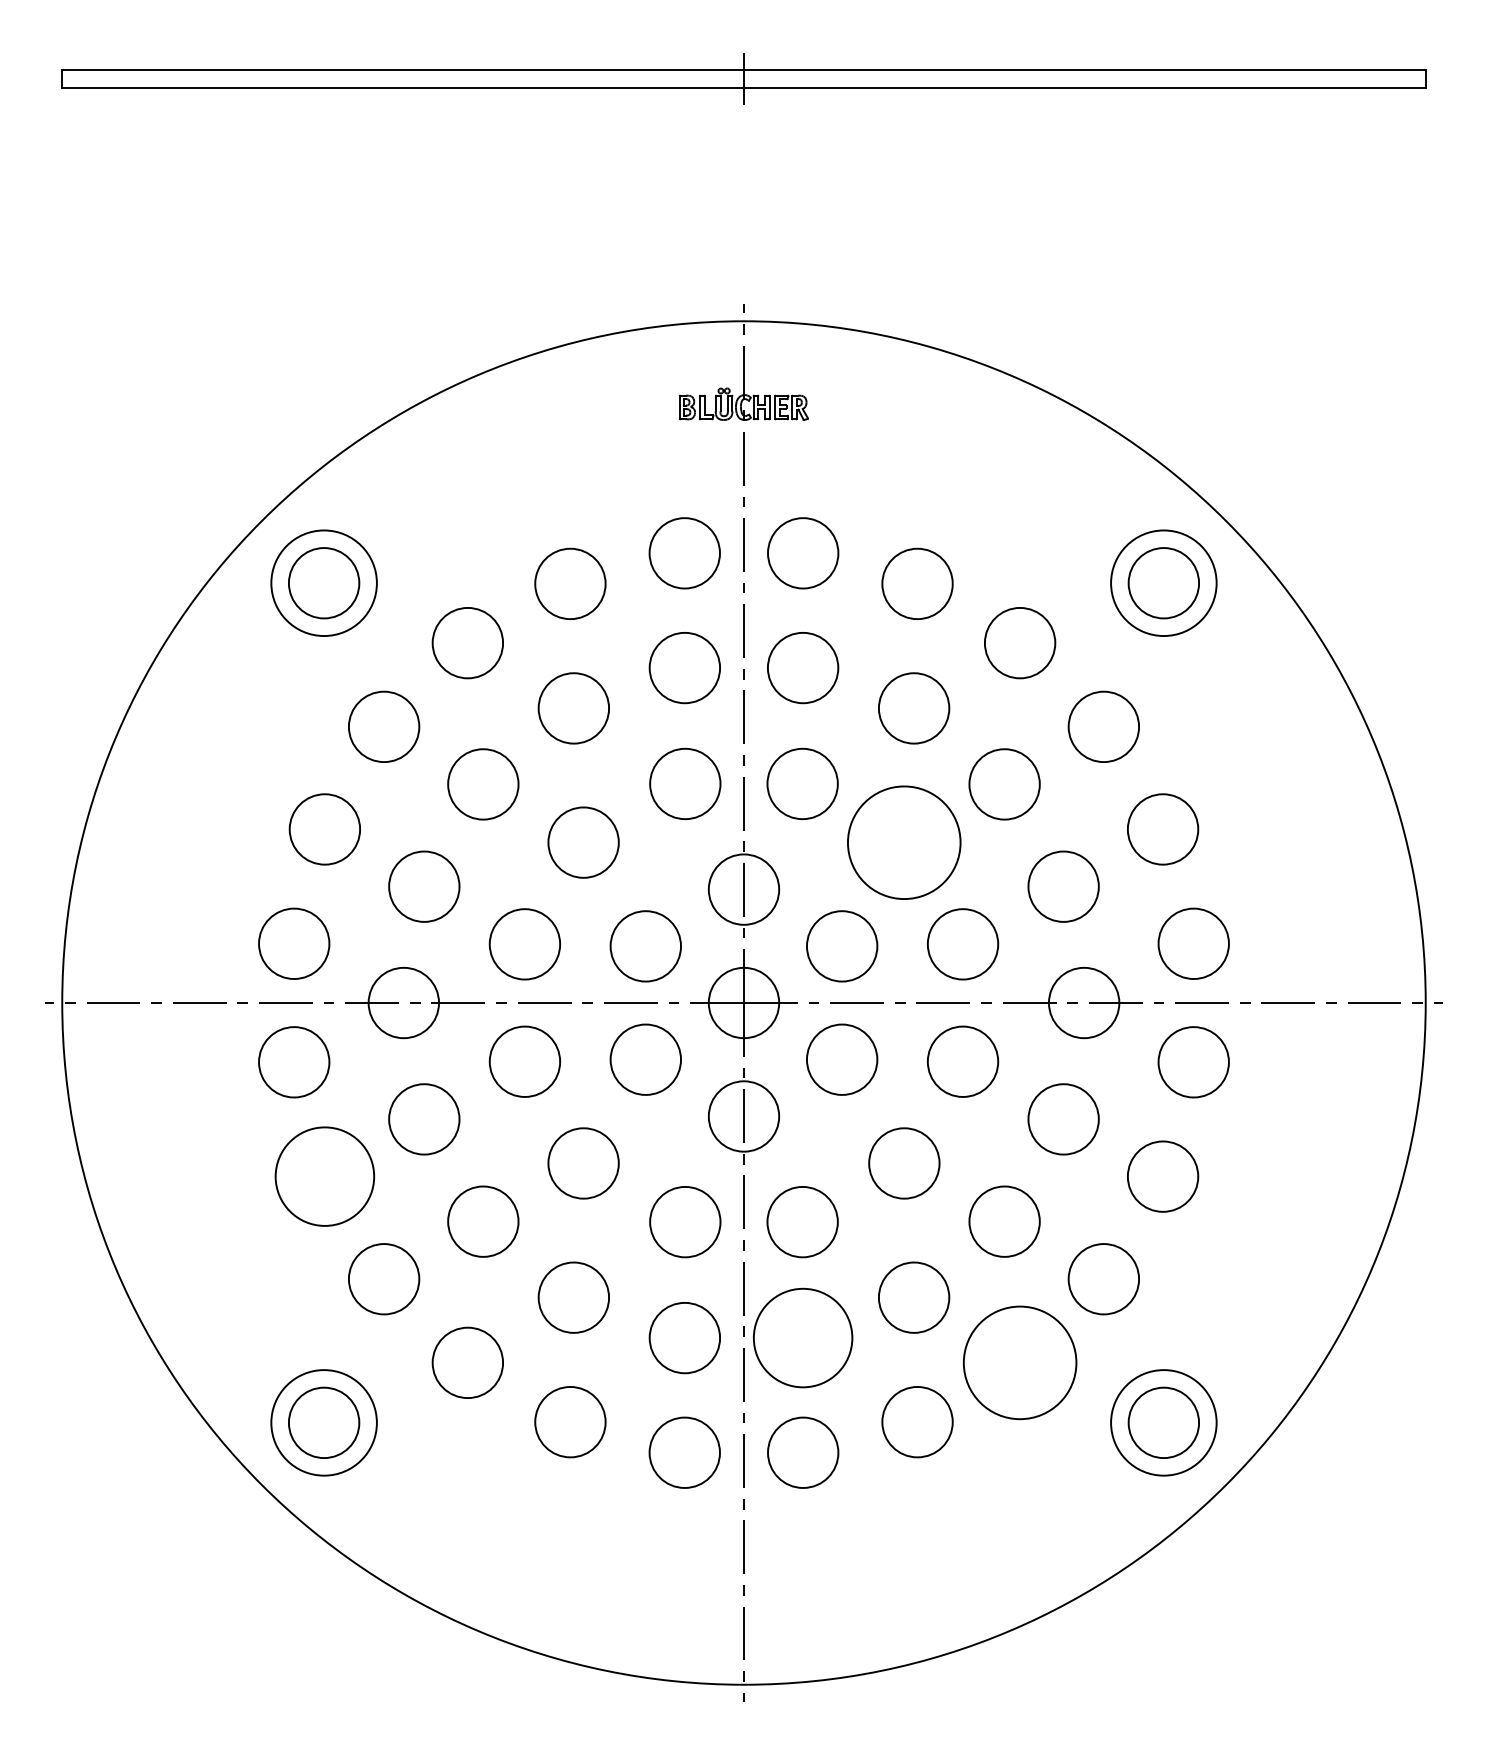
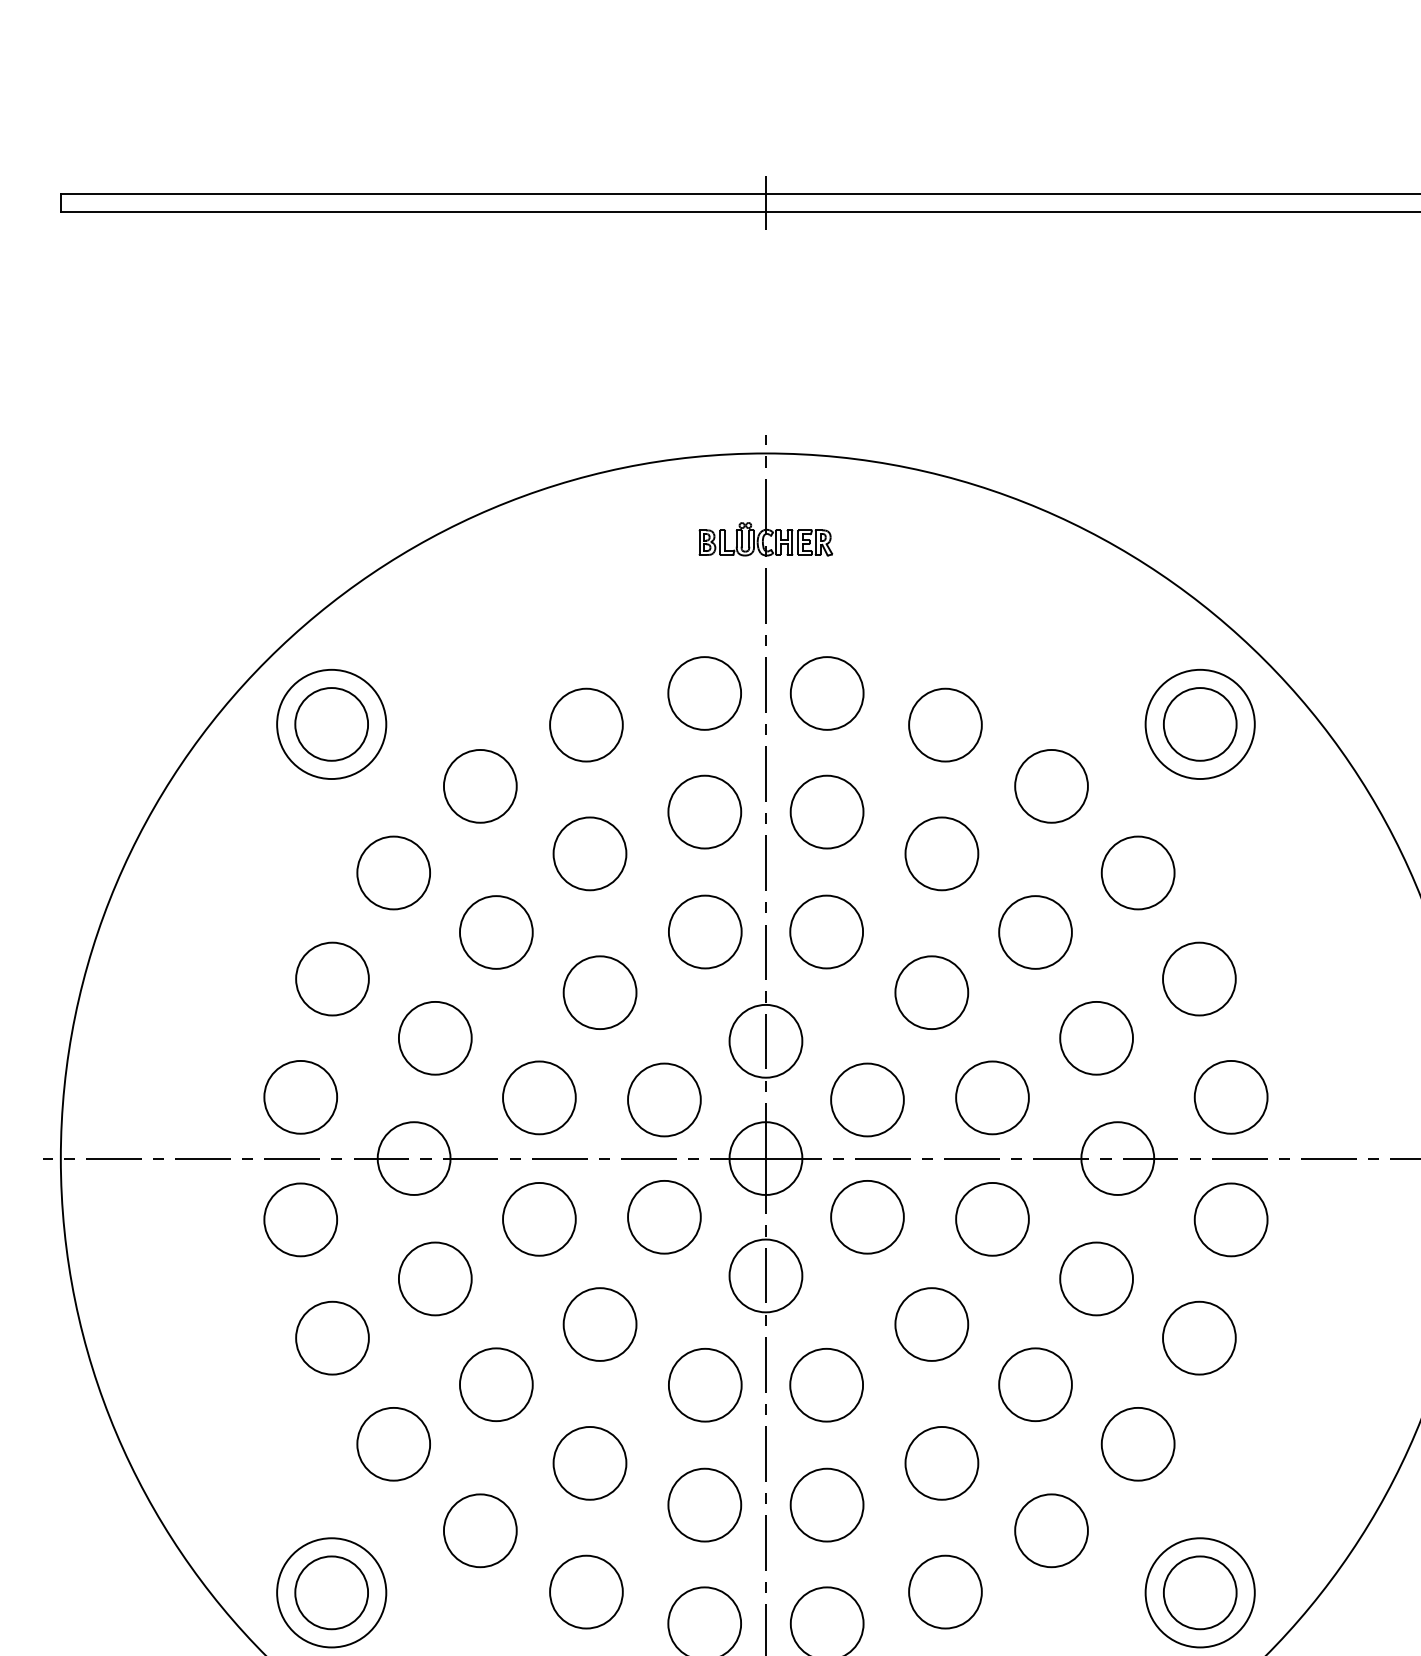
circle: (904, 842) -> (931, 992), size x0.62
circle: (324, 1176) -> (332, 1338), size x0.71
circle: (802, 1337) -> (826, 1504), size x0.71
circle: (1019, 1362) -> (1050, 1530), size x0.62

